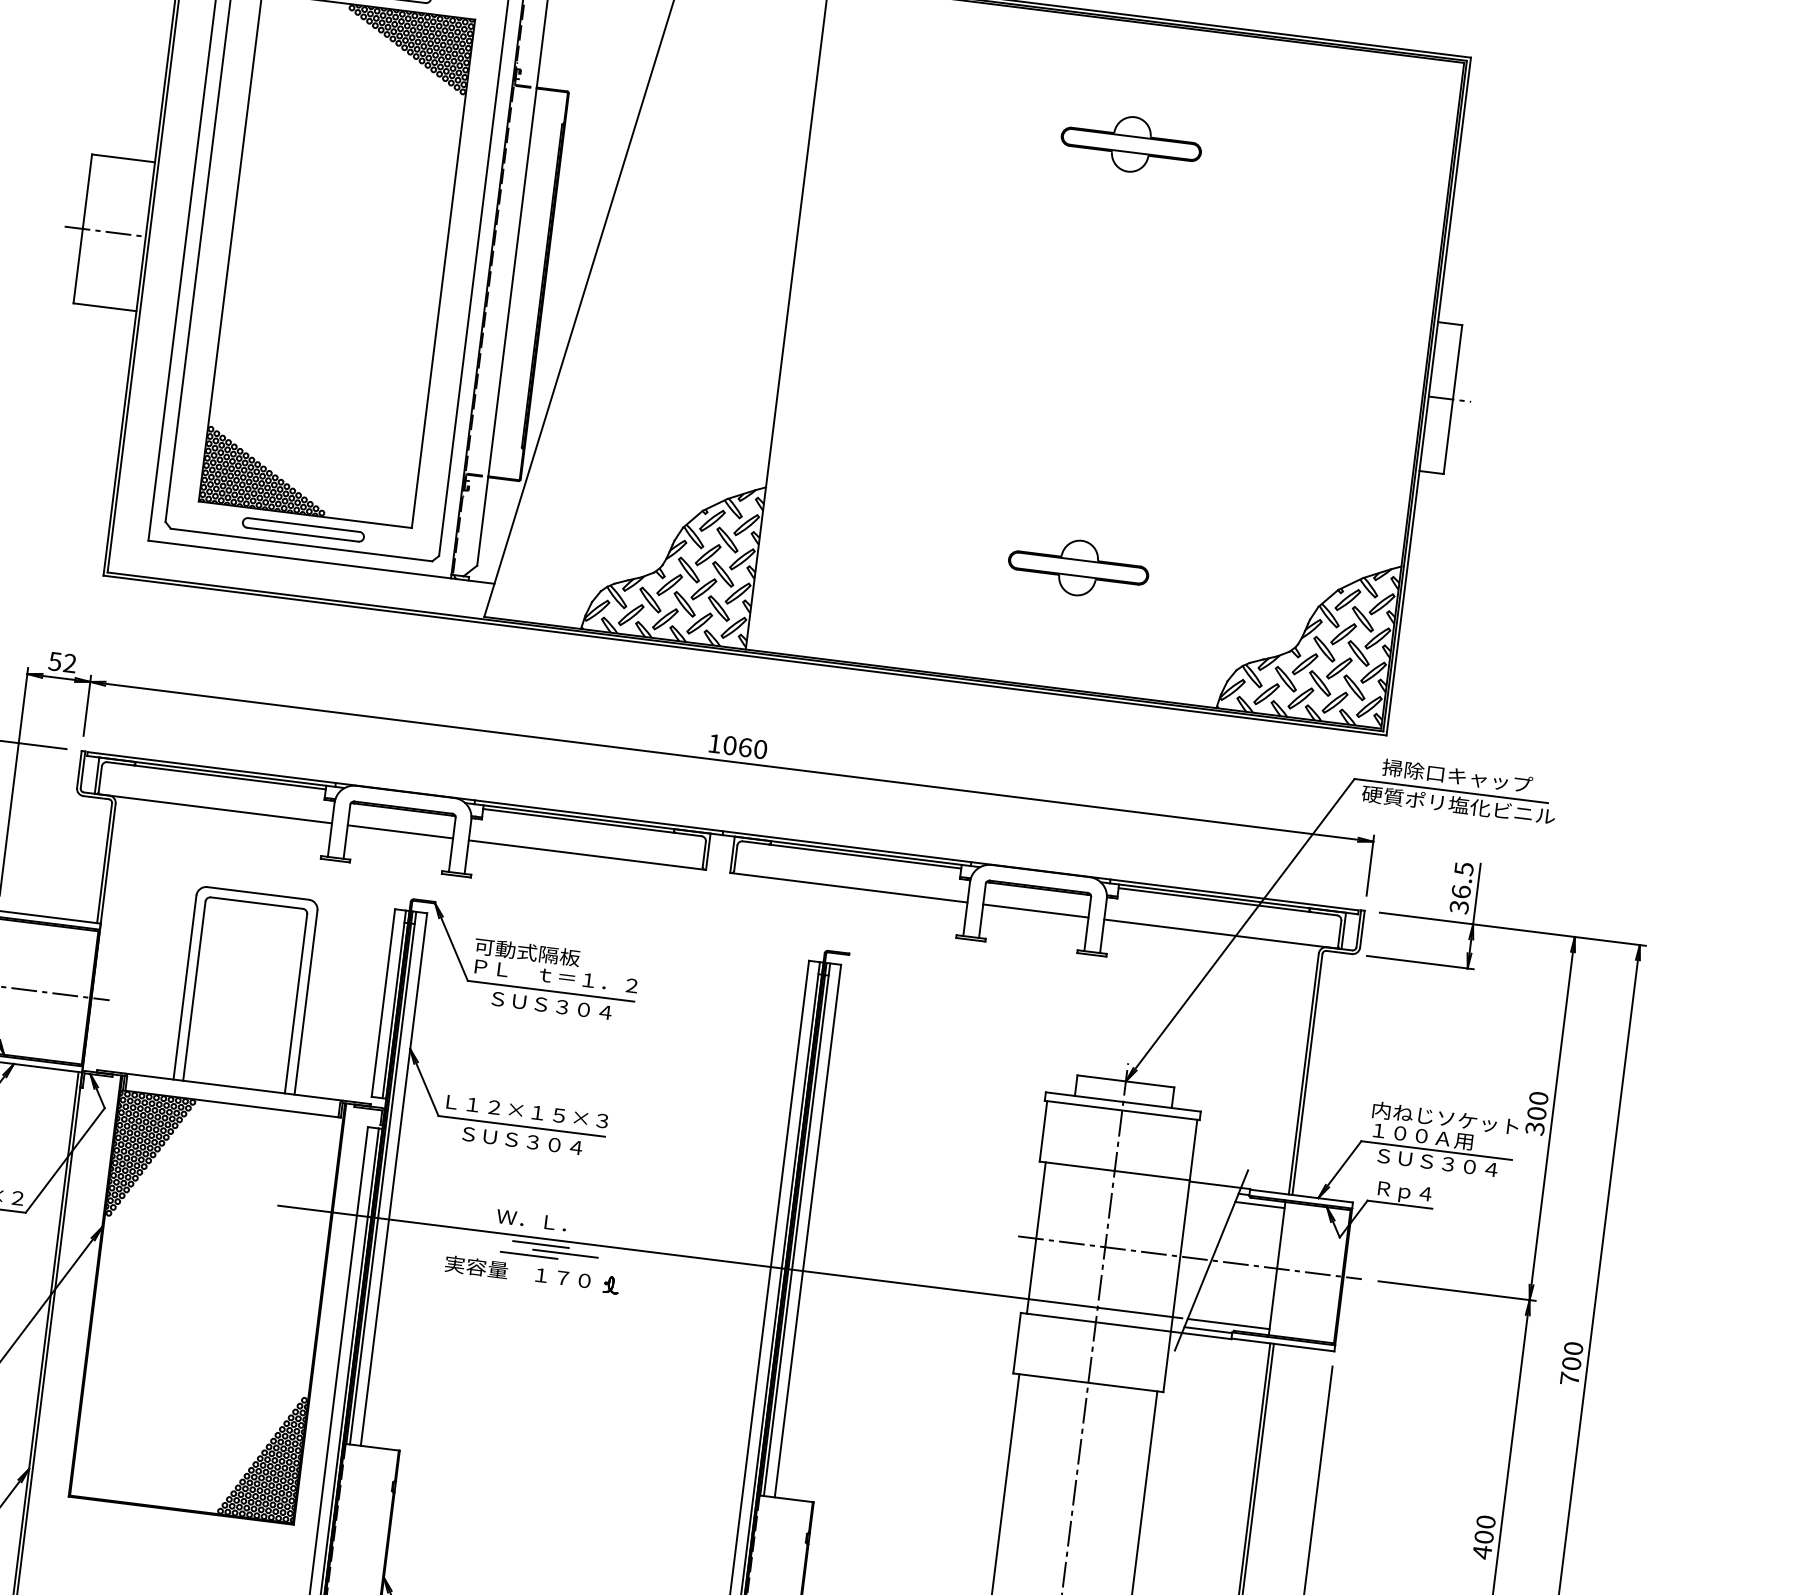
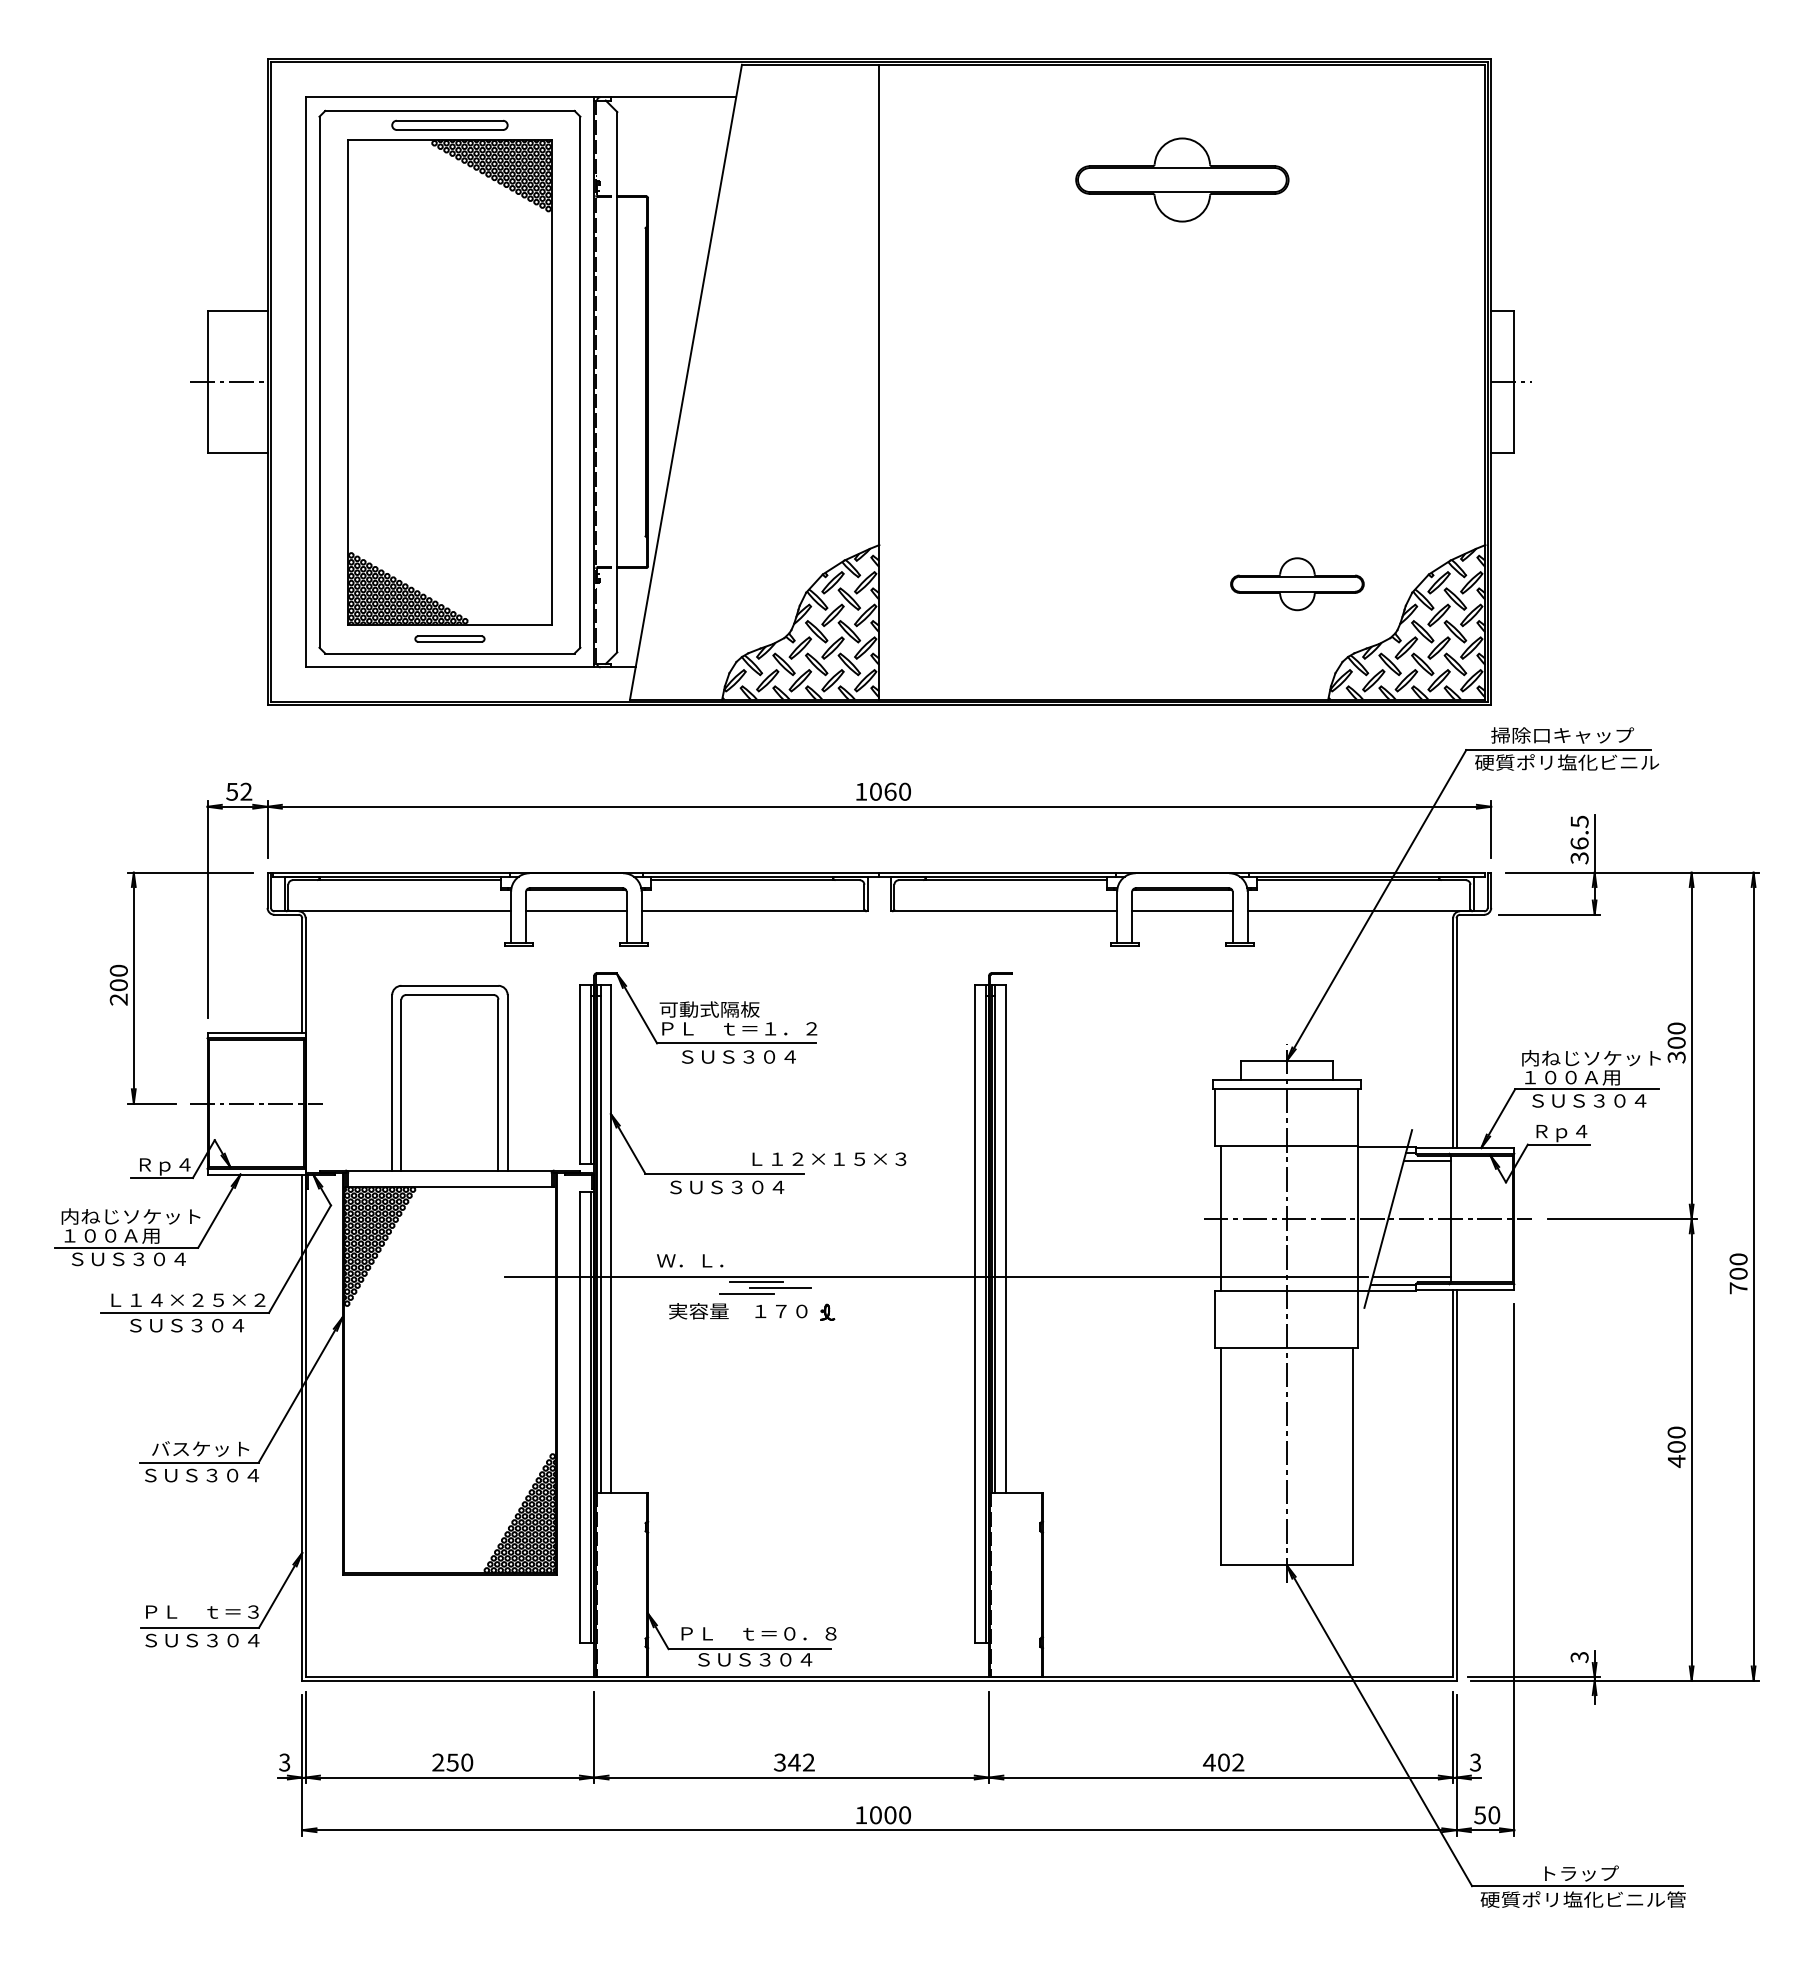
part: (1131, 144) -> (1182, 180), size x1.6
part: (303, 529) -> (449, 638), size x0.6
part: (1078, 568) -> (1297, 584), moved
text: (527, 1110) -> (829, 1158), moved
text: (532, 1220) -> (690, 1260), moved

